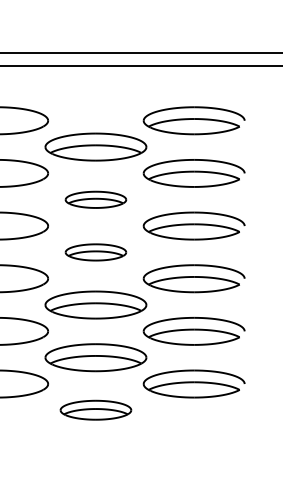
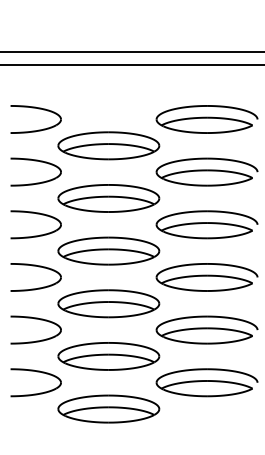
part: (95, 199) -> (108, 198), size x1.67
part: (95, 252) -> (108, 251), size x1.67
part: (95, 409) -> (108, 408), size x1.43

